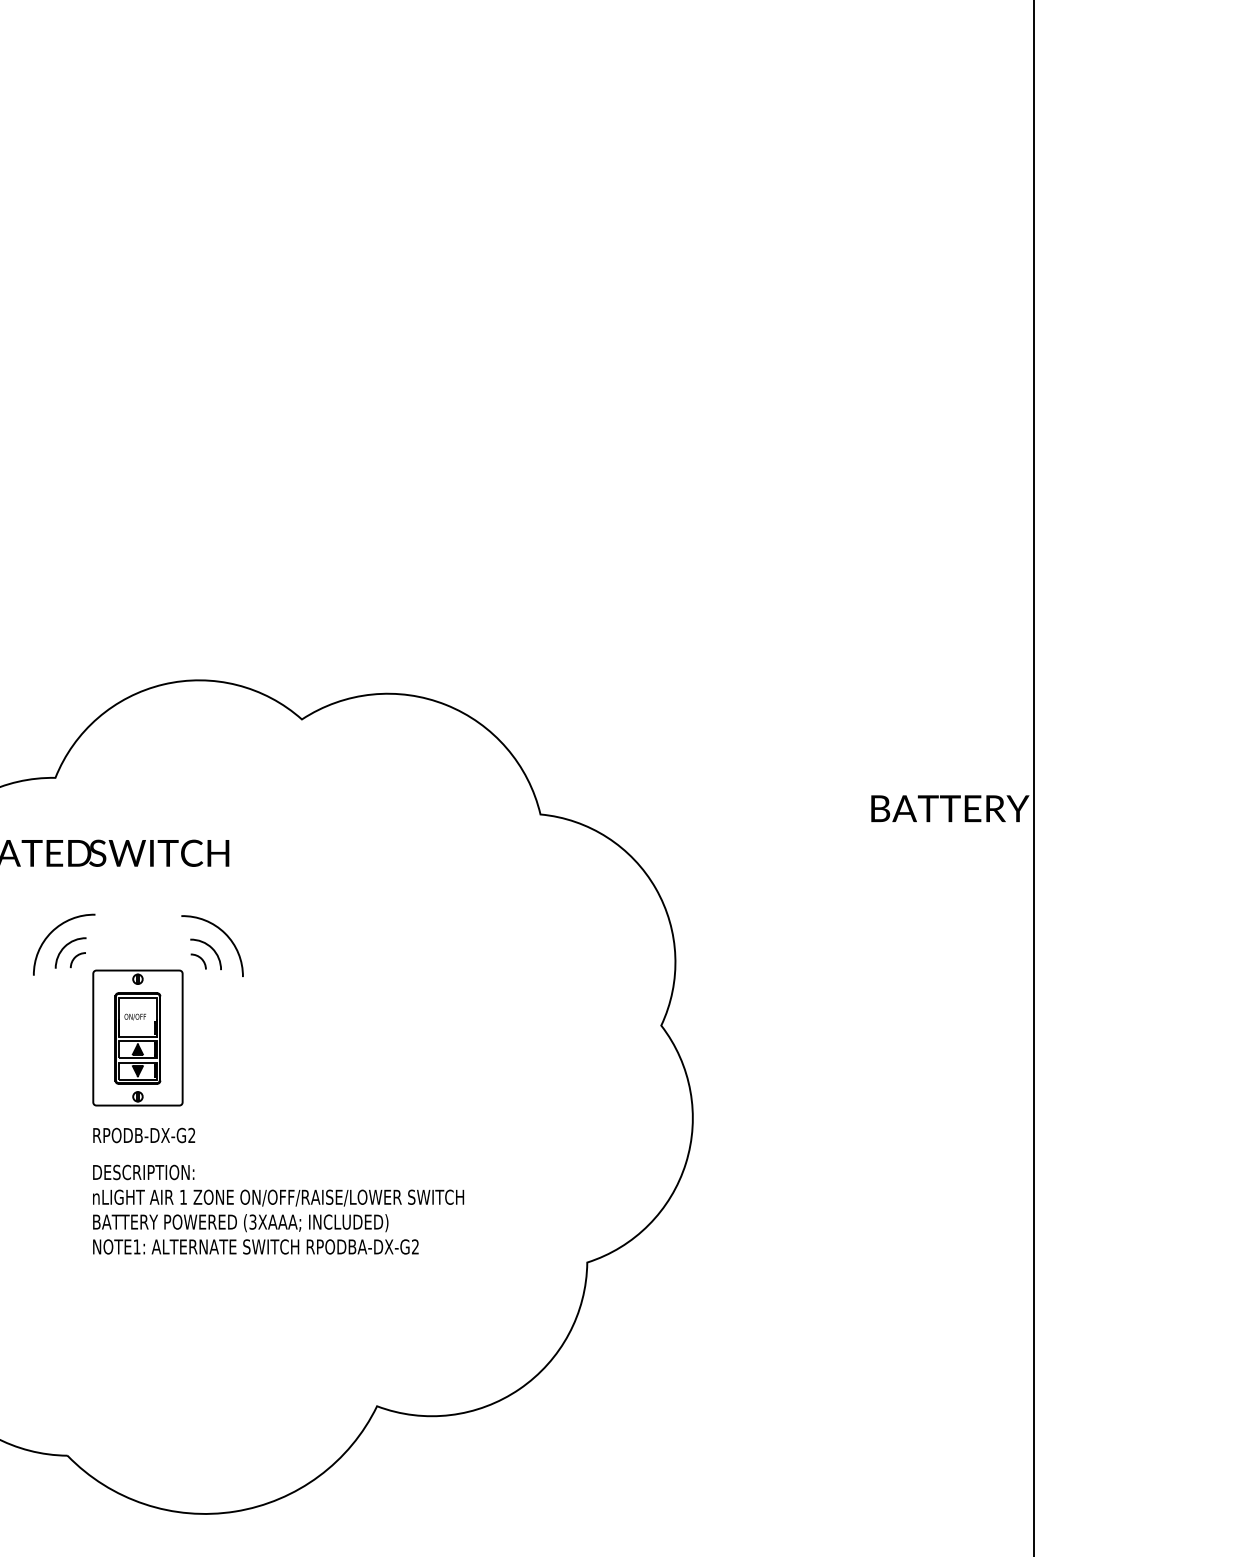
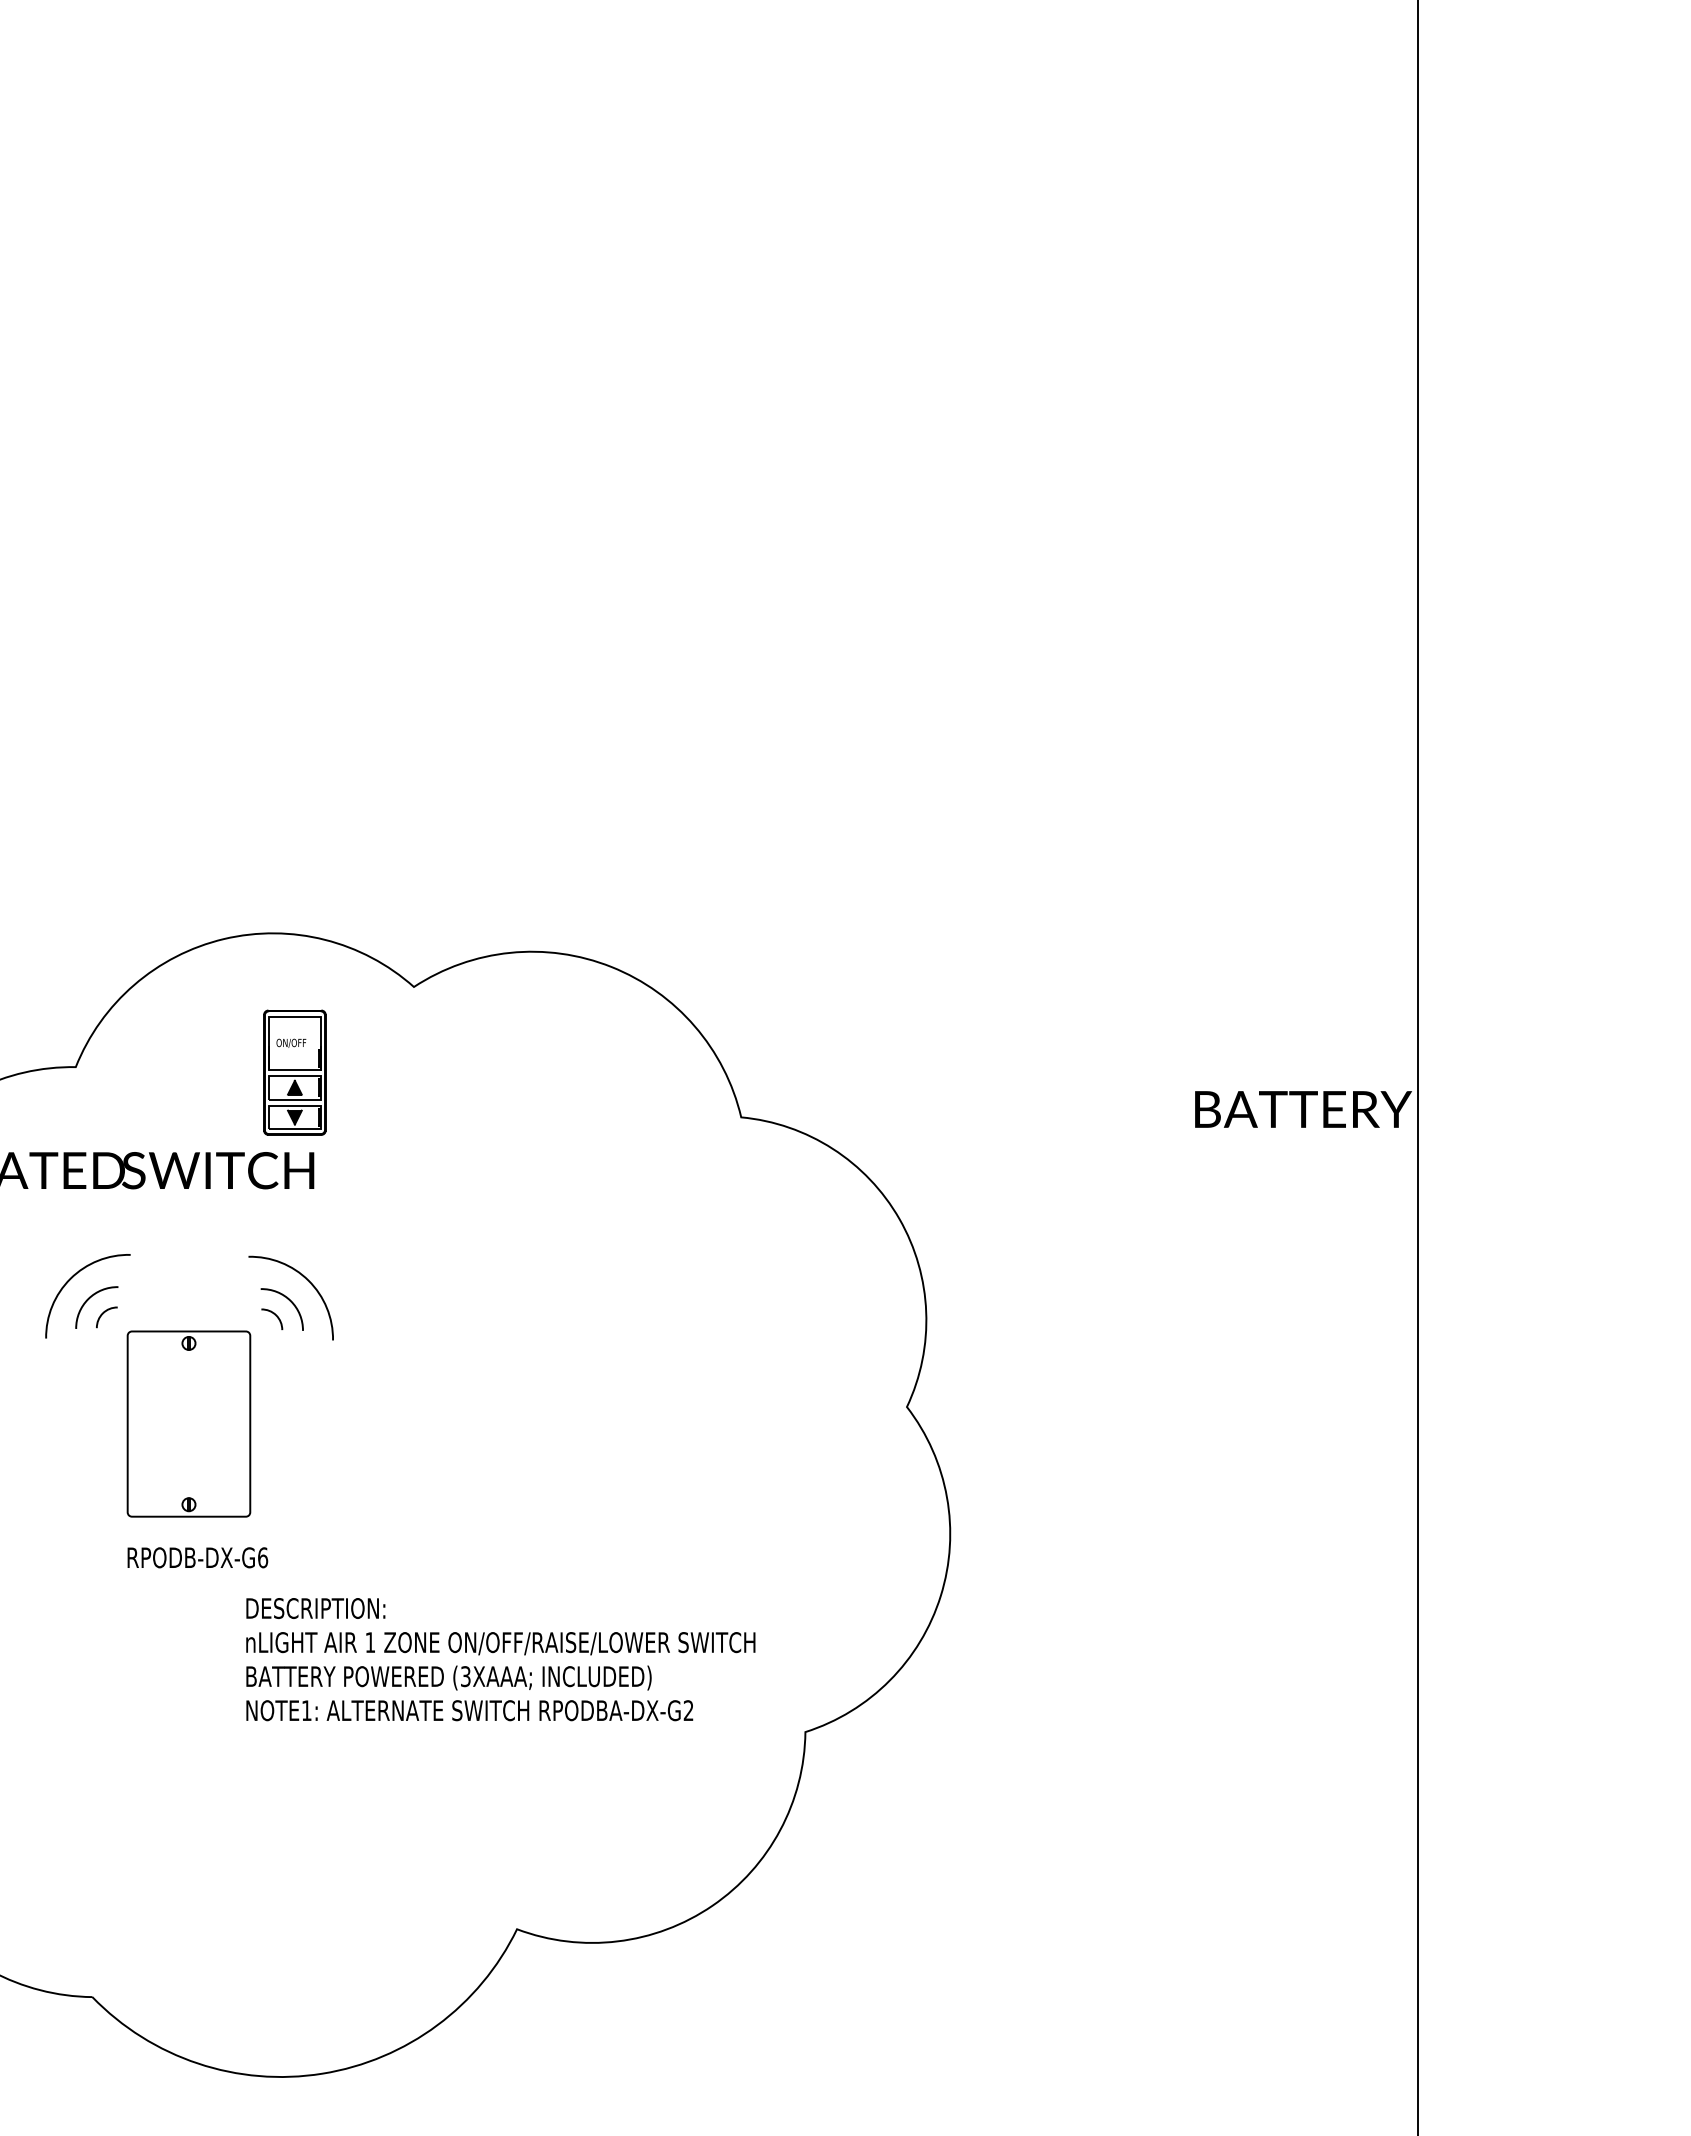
part: (137, 1038) -> (294, 1072), moved
text: (192, 1135) -> (263, 1557), RPODB-DX-G2 -> RPODB-DX-G6
text: (278, 1209) -> (500, 1659), moved

